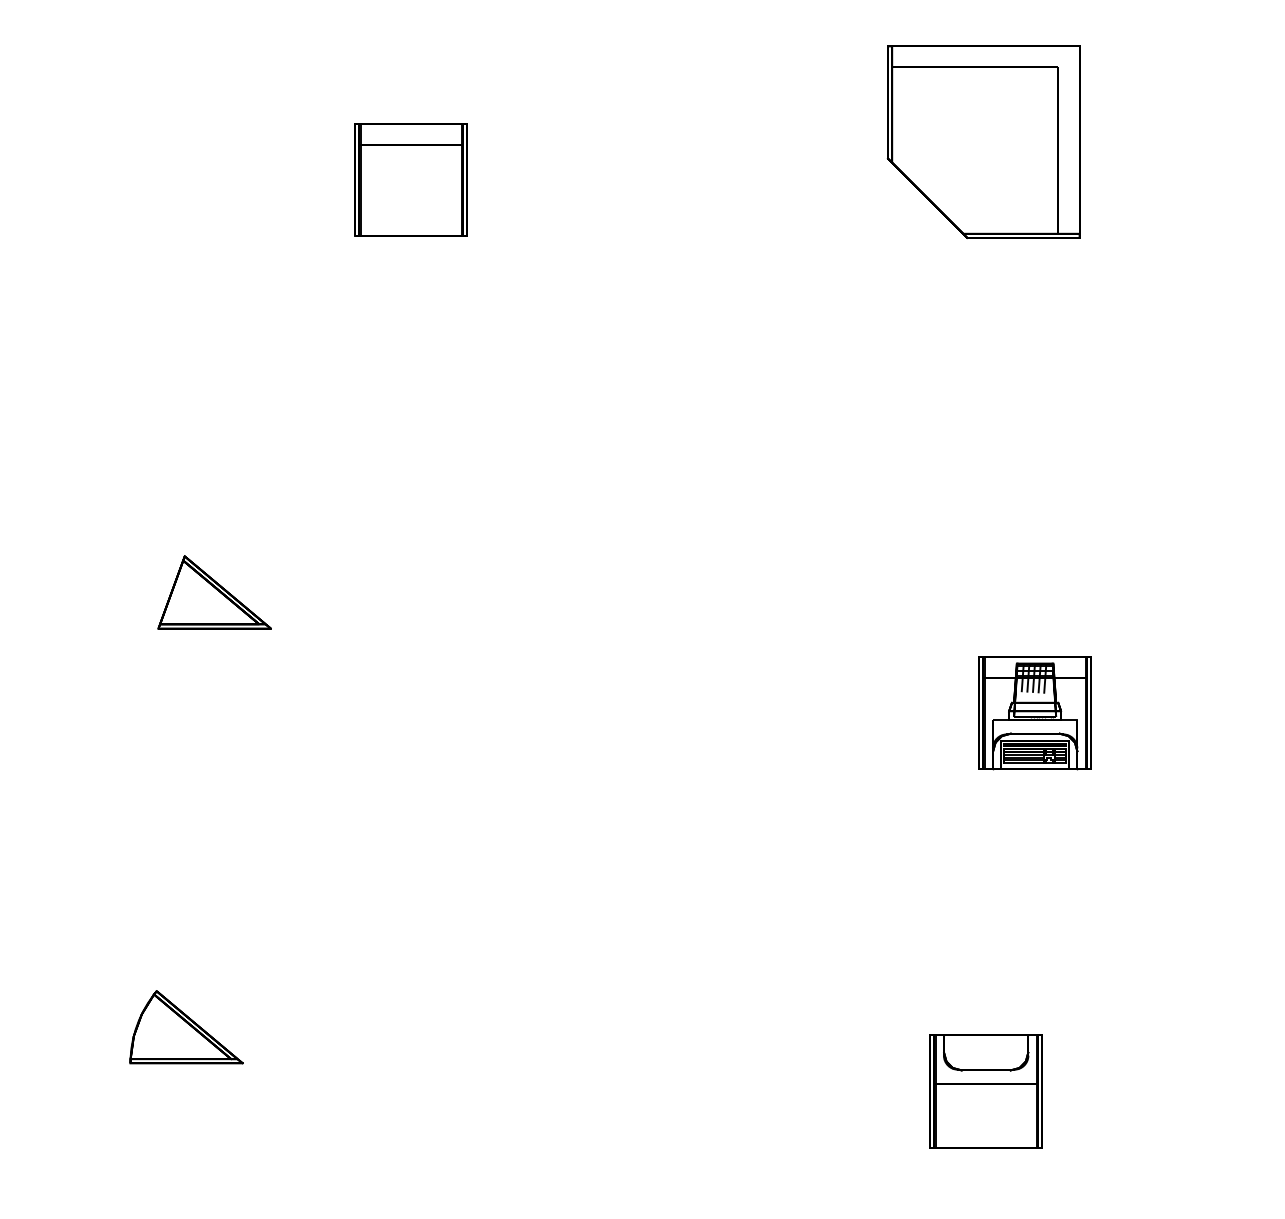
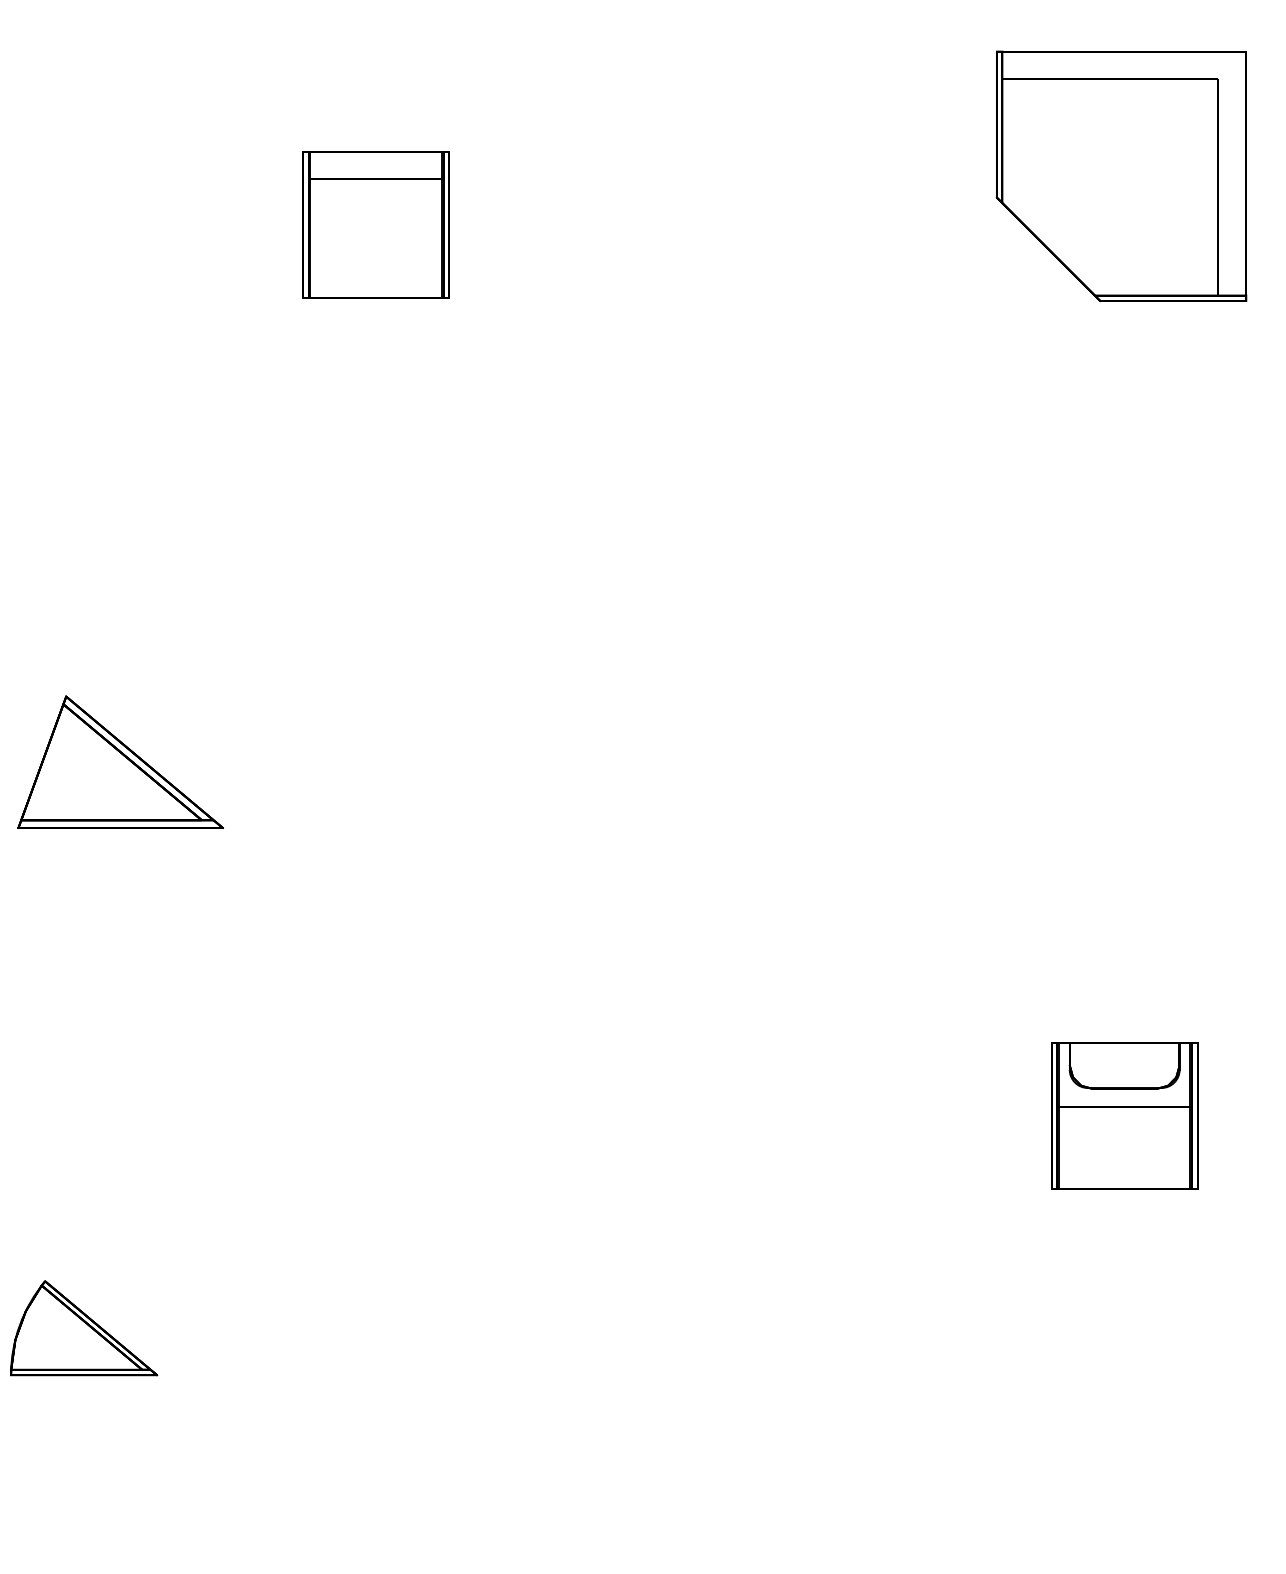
part: (214, 592) -> (120, 762), size x1.4
part: (1034, 713) -> (1187, 919), removed
part: (985, 1091) -> (1123, 1116), moved

